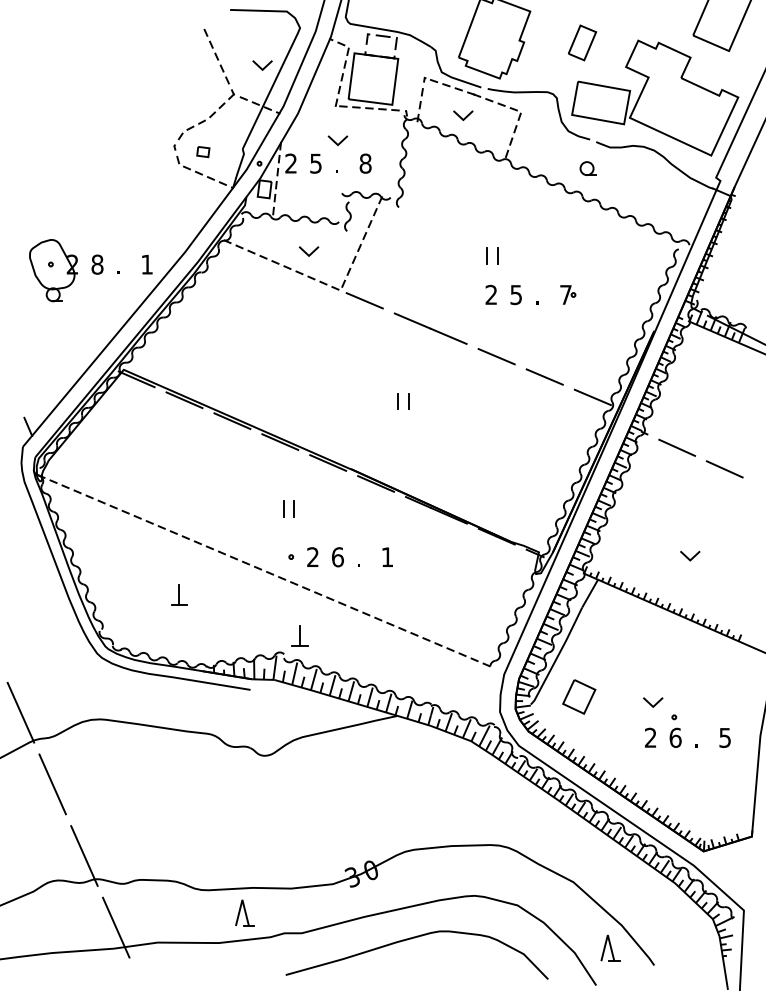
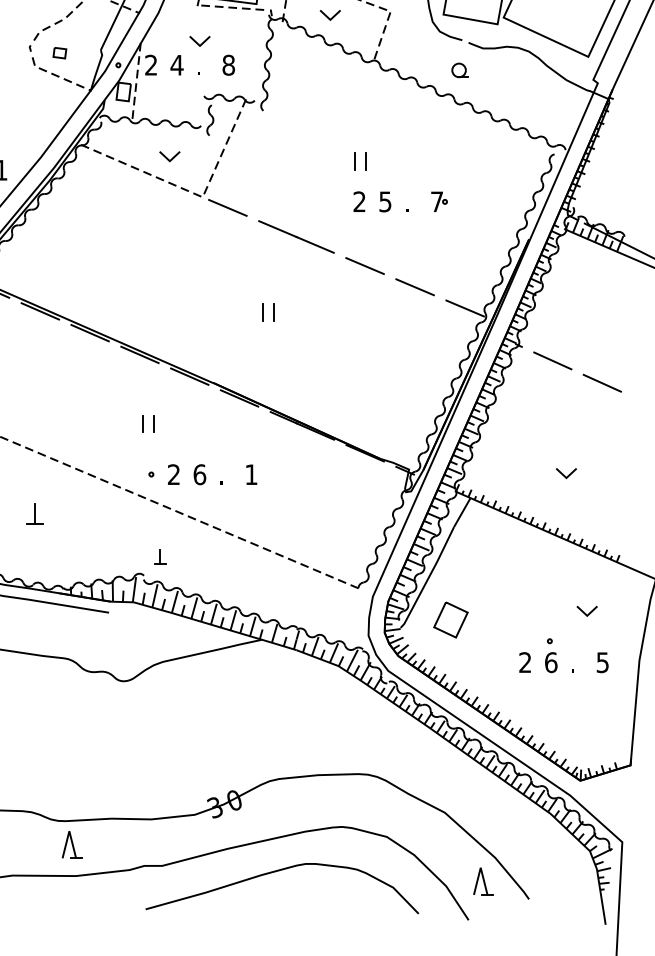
text: (315, 163) -> (176, 65), 5 -> 4
part: (299, 635) -> (159, 556), size x0.7
line: (655, 703) -> (589, 612), moved
part: (244, 912) -> (71, 844), moved

